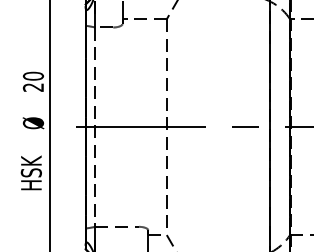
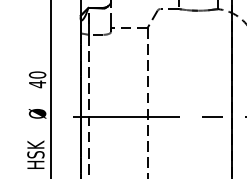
text: (32, 87) -> (36, 84), 20 -> 40

